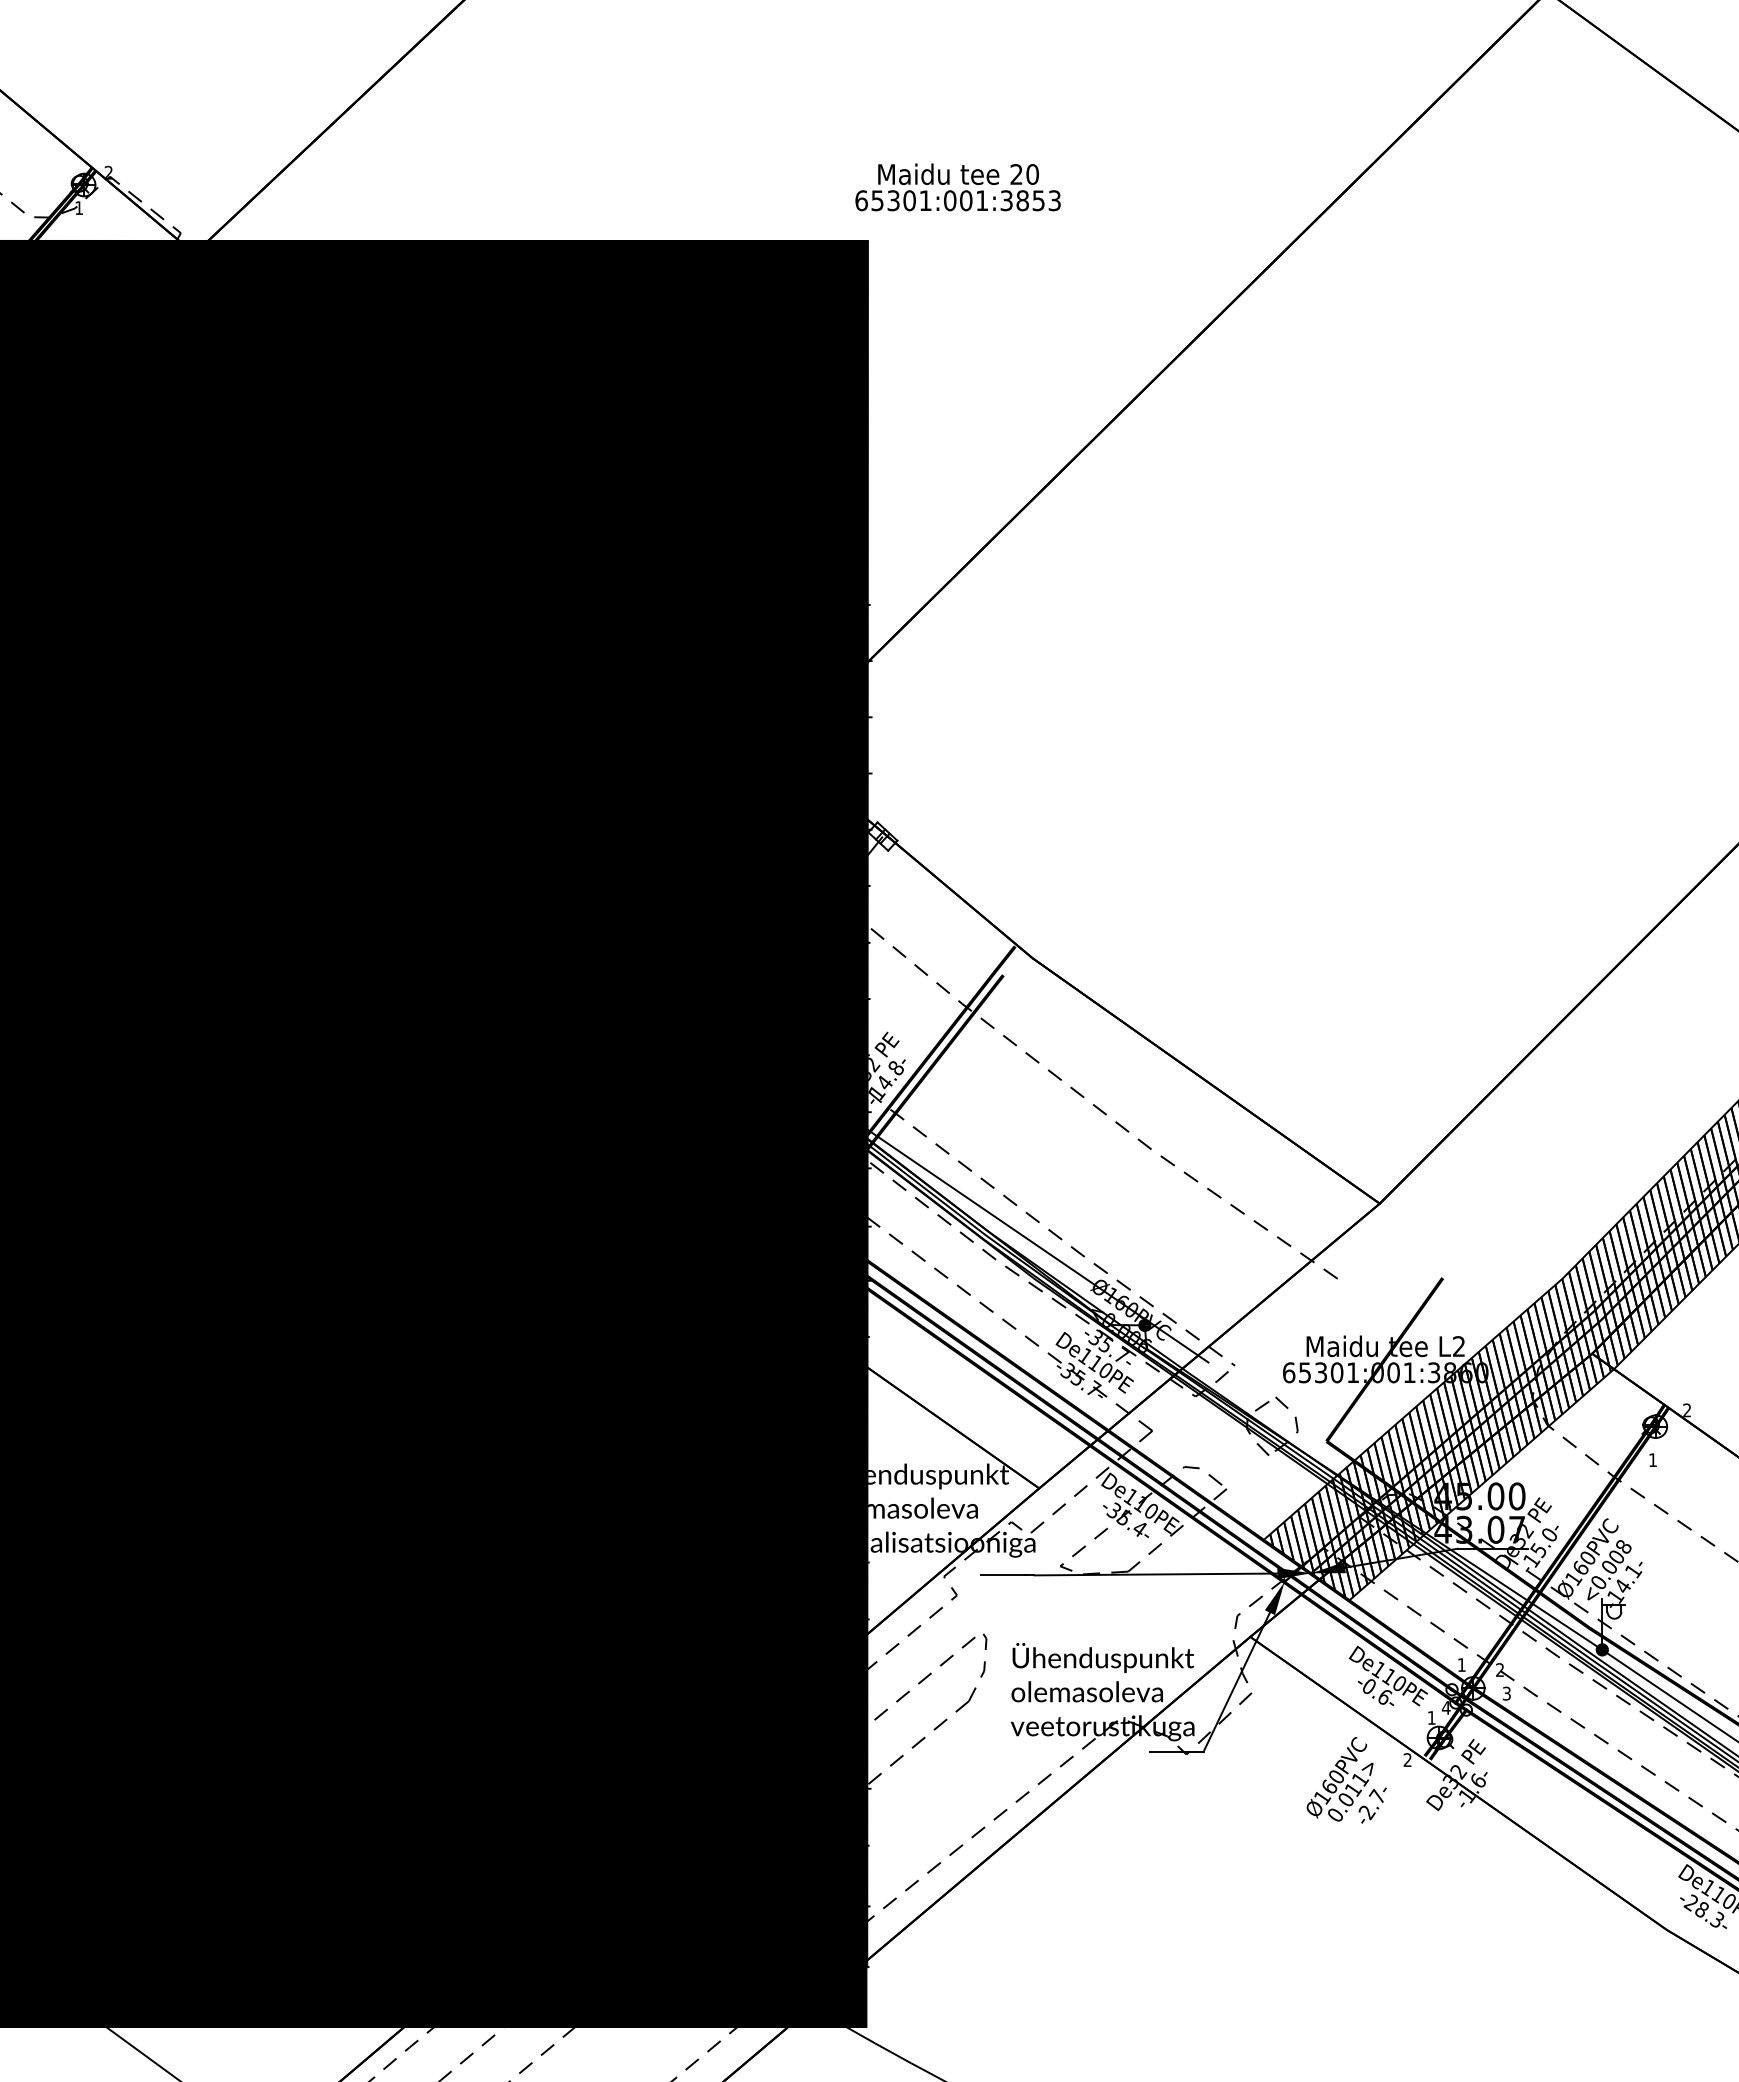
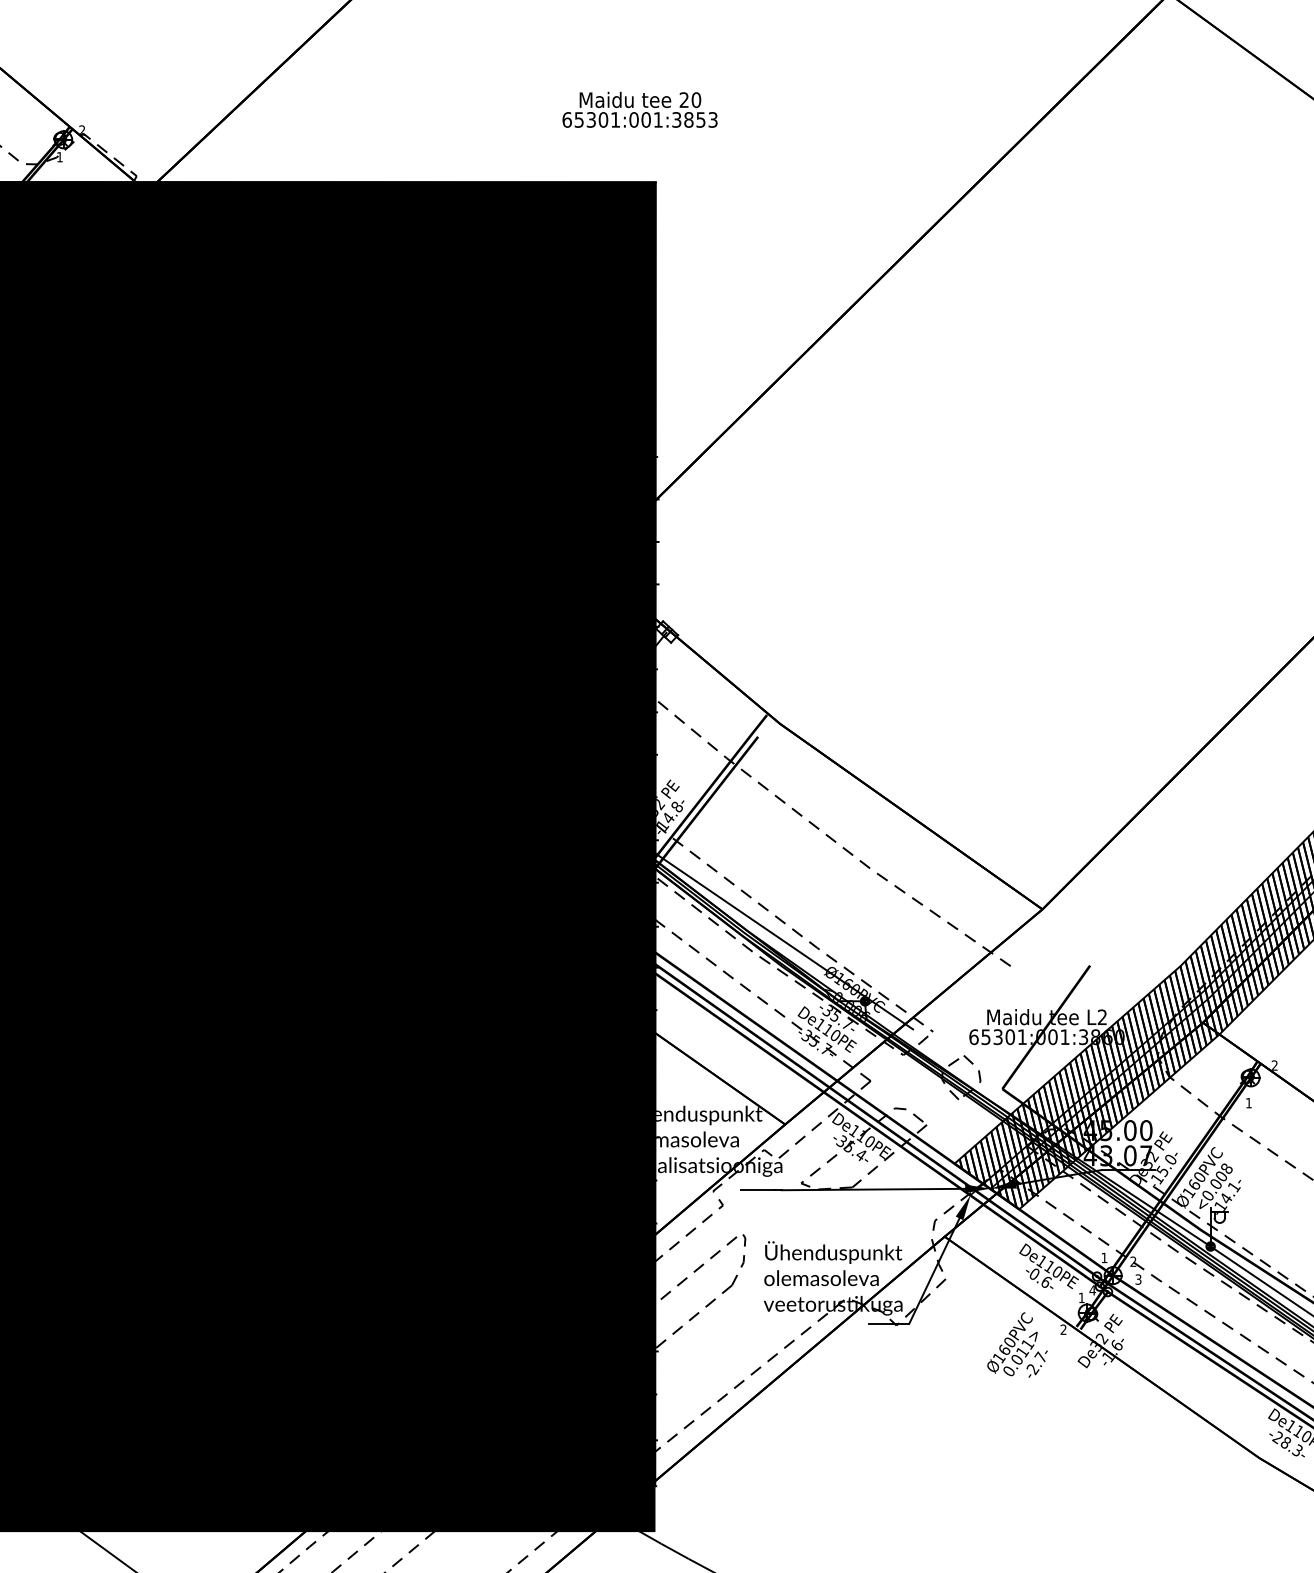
text: (957, 187) -> (639, 109), moved

